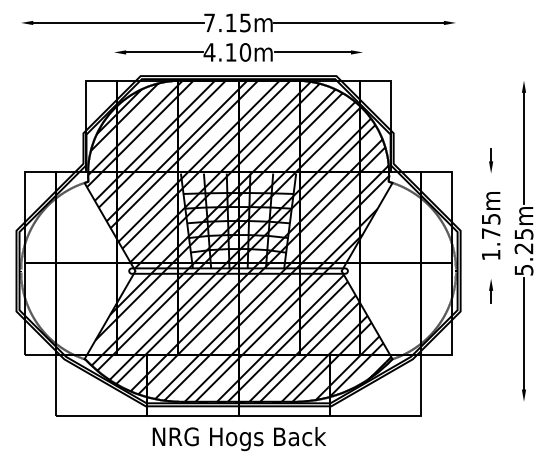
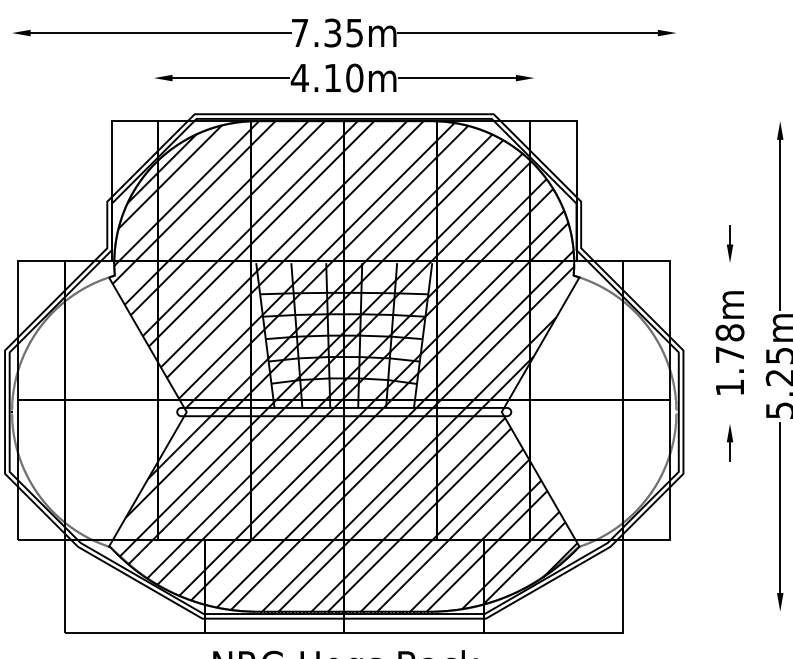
text: (230, 22) -> (331, 32), 7.15m -> 7.35m
text: (490, 218) -> (729, 331), 1.75m -> 1.78m

